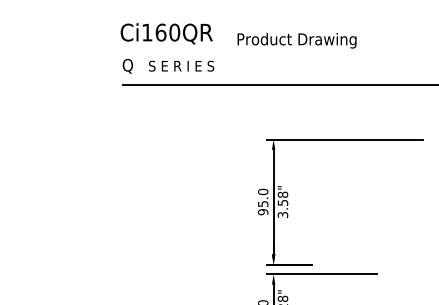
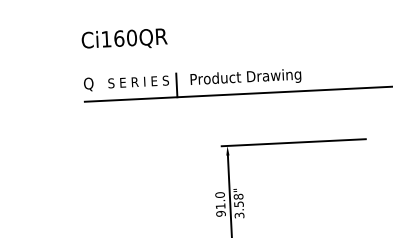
text: (166, 33) -> (124, 39), moved
text: (296, 40) -> (245, 77), moved
line: (222, 71) -> (176, 85), added
text: (263, 204) -> (220, 206), 95.0 -> 91.0

